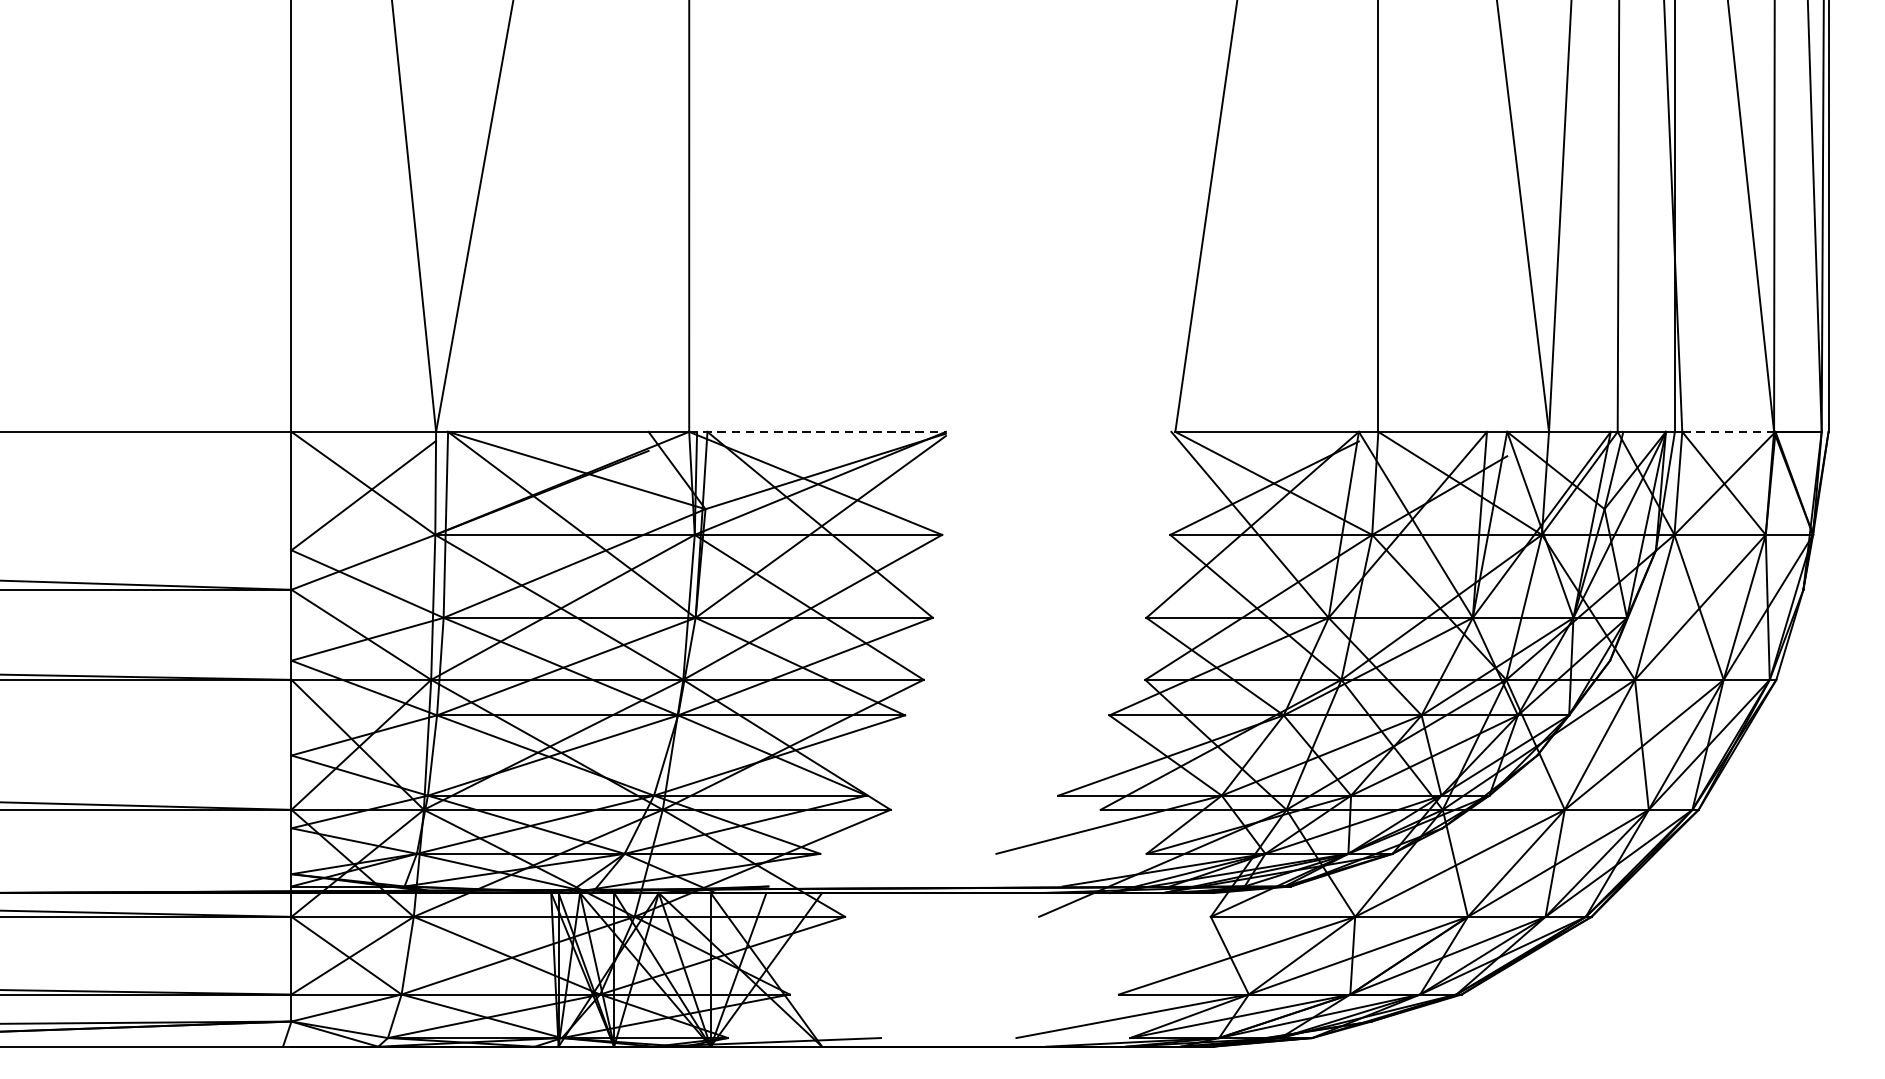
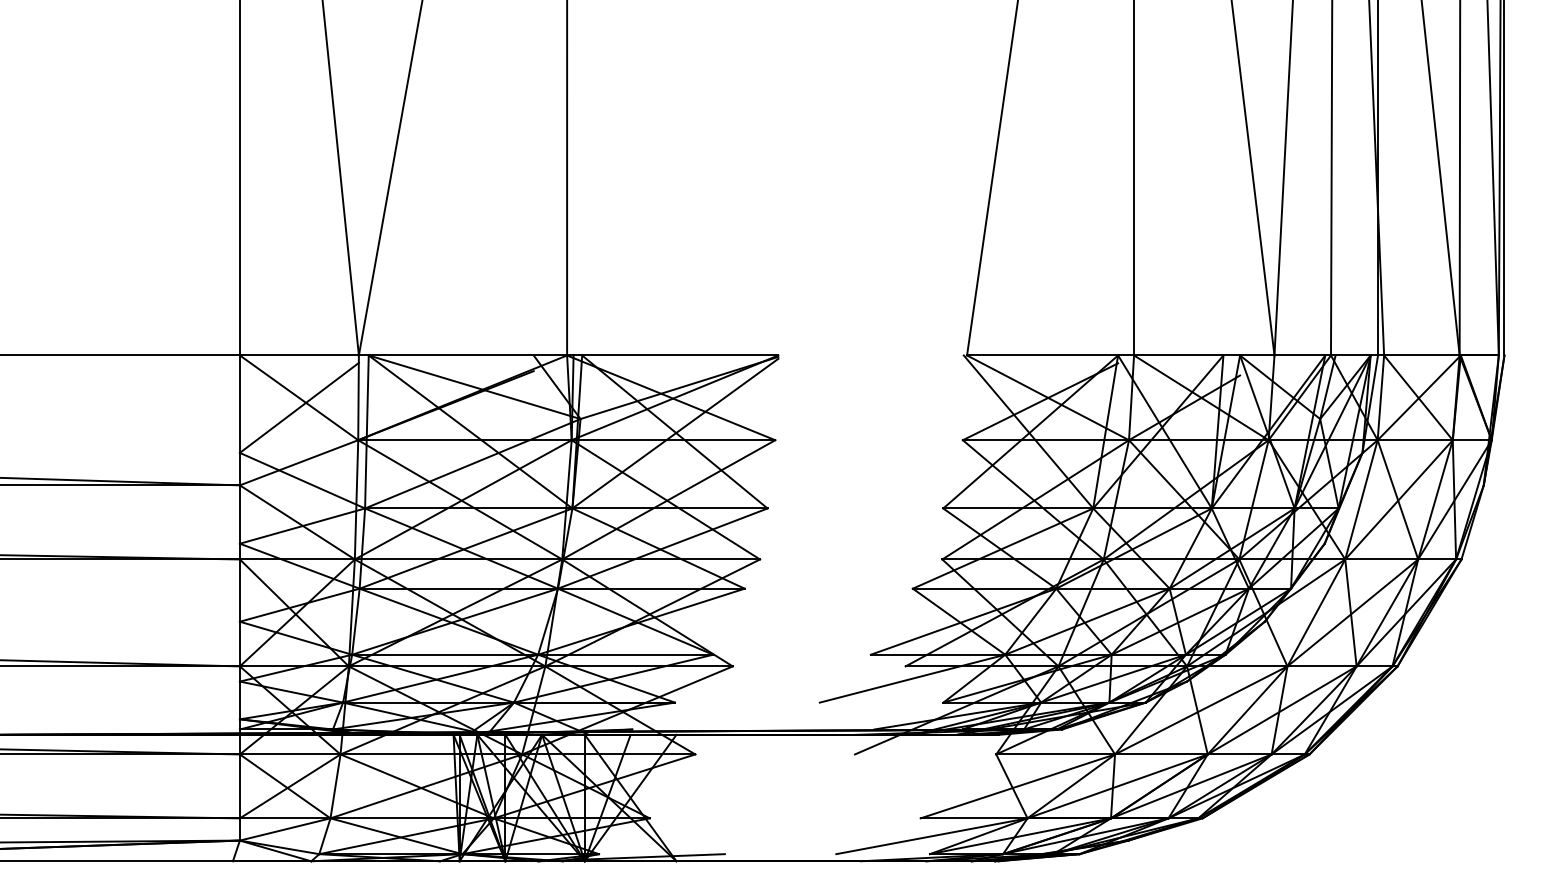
line: (817, 431) -> (672, 355), dashed -> solid
line: (1727, 431) -> (1421, 355), dashed -> solid

